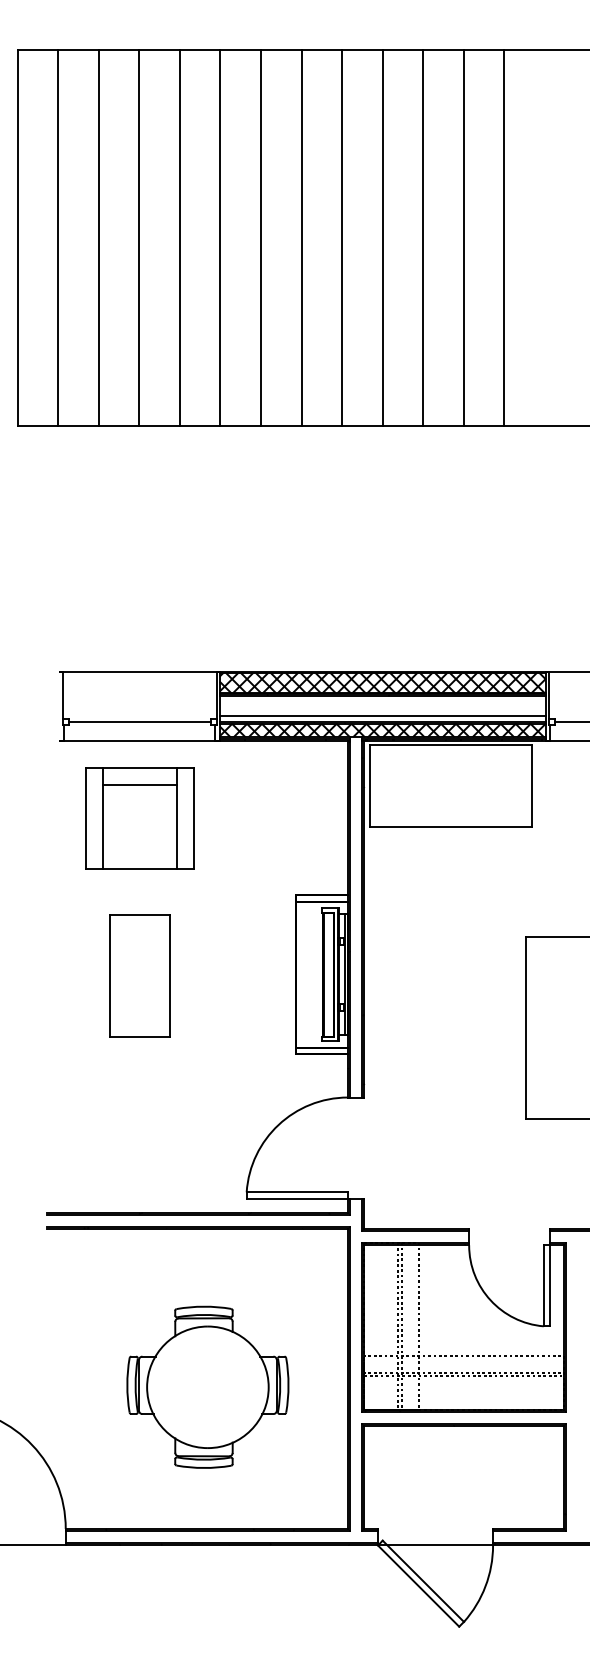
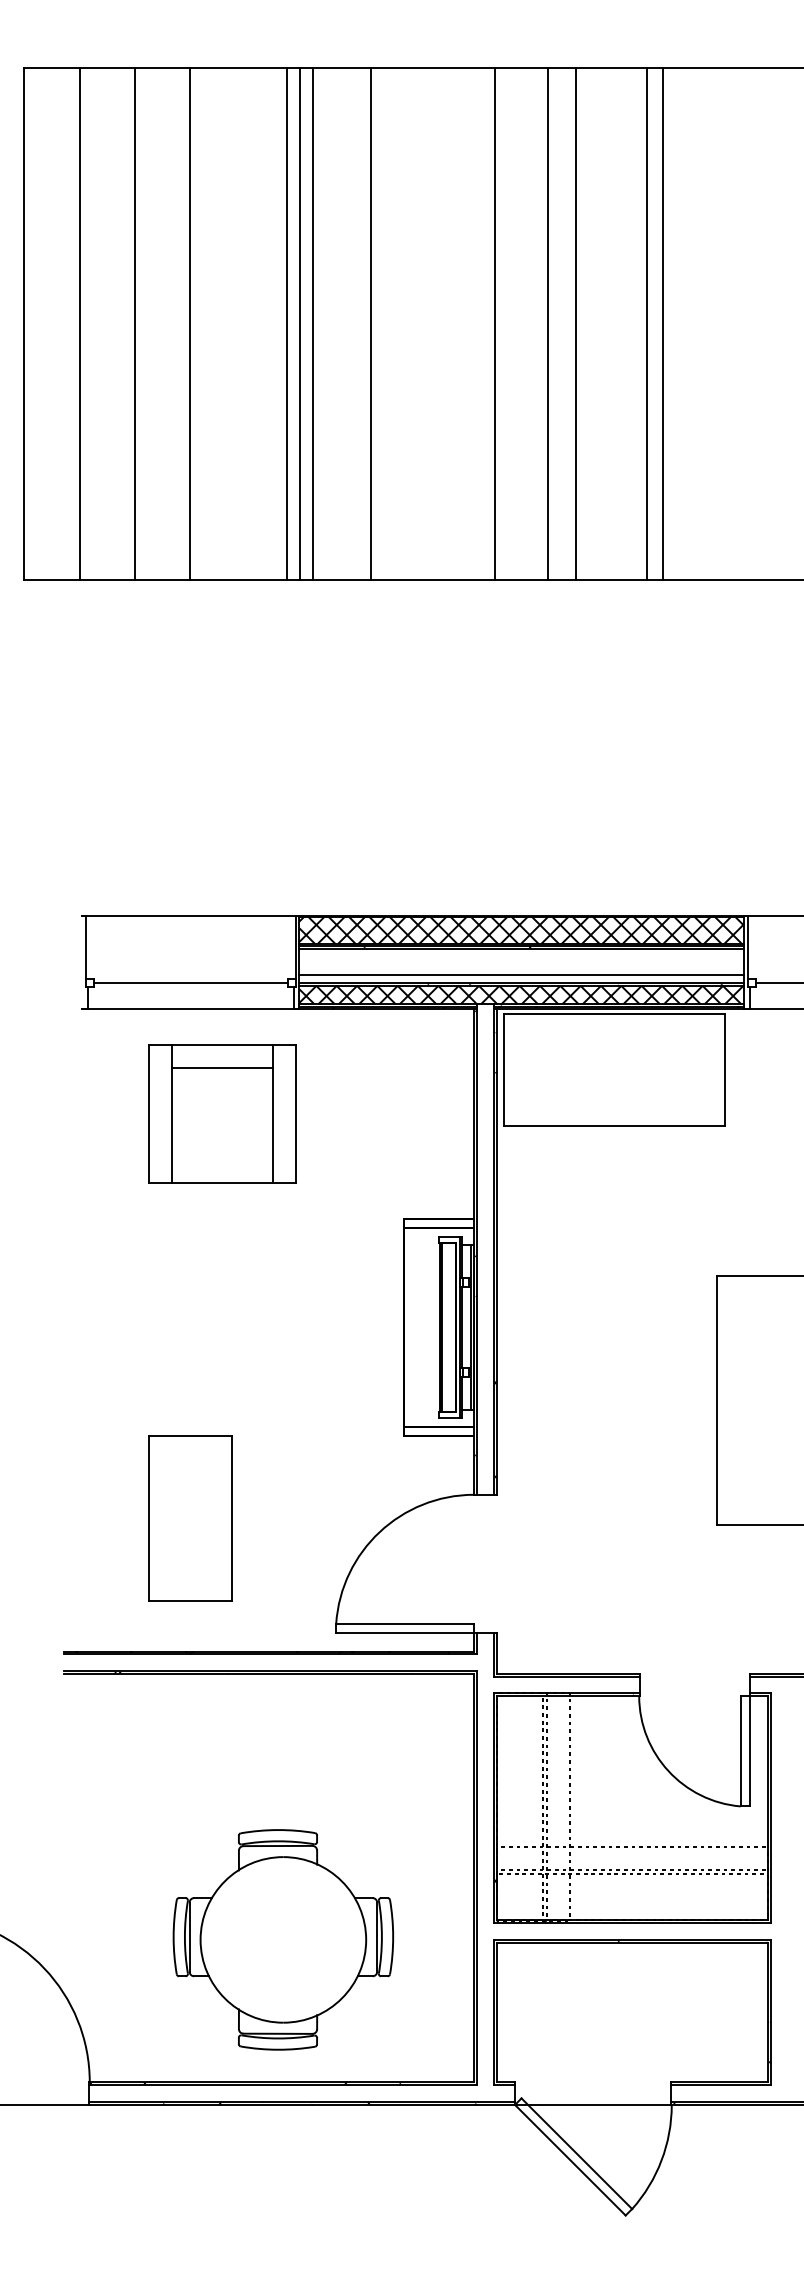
line: (179, 238) -> (286, 324), moved
line: (260, 238) -> (312, 324), moved
line: (301, 238) -> (371, 324), moved
line: (342, 238) -> (495, 324), moved
line: (382, 238) -> (548, 324), moved
line: (463, 238) -> (662, 324), moved
line: (504, 238) -> (647, 324), moved
part: (139, 818) -> (221, 1113), moved
part: (139, 975) -> (190, 1517), moved
part: (207, 1386) -> (282, 1938), moved

